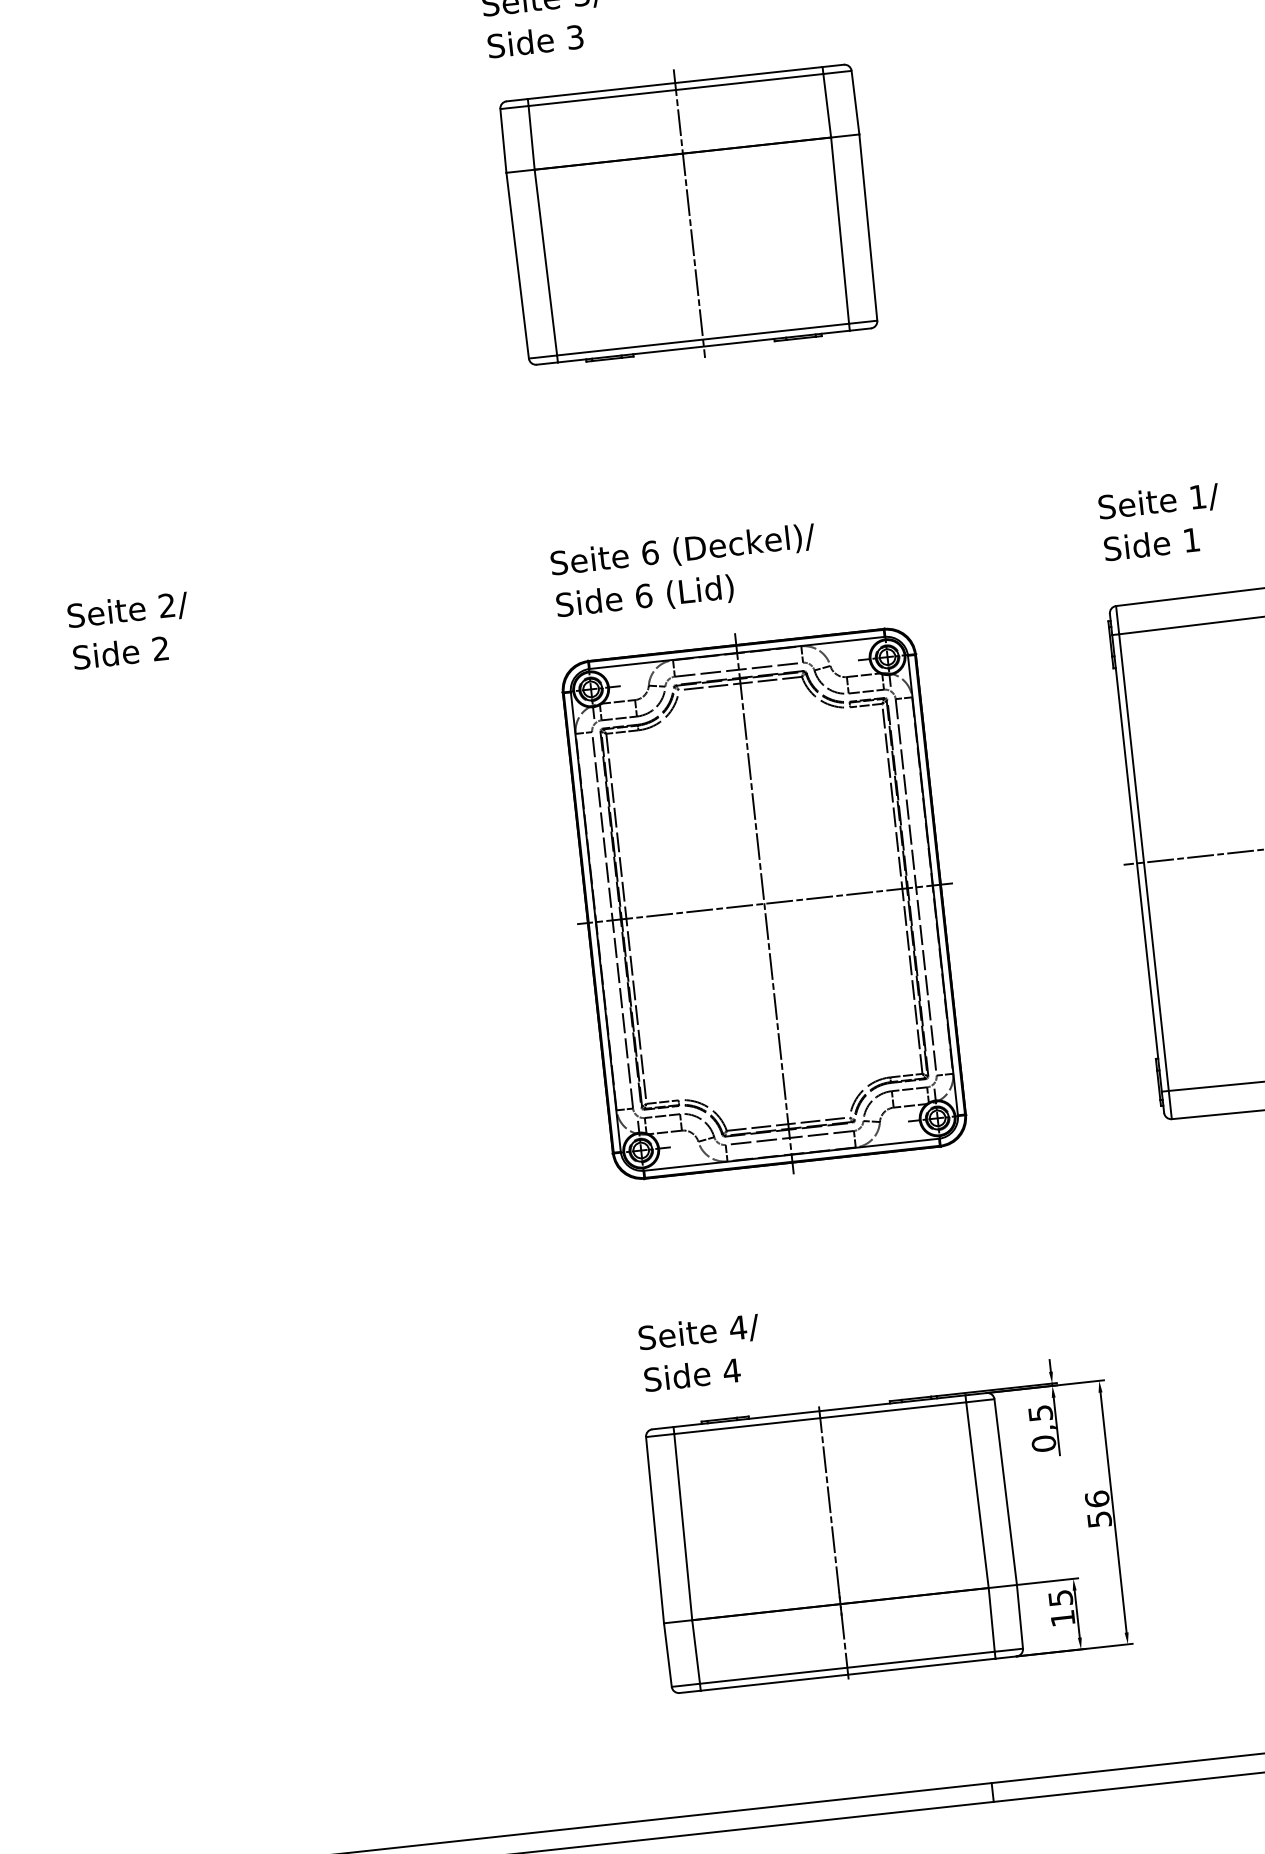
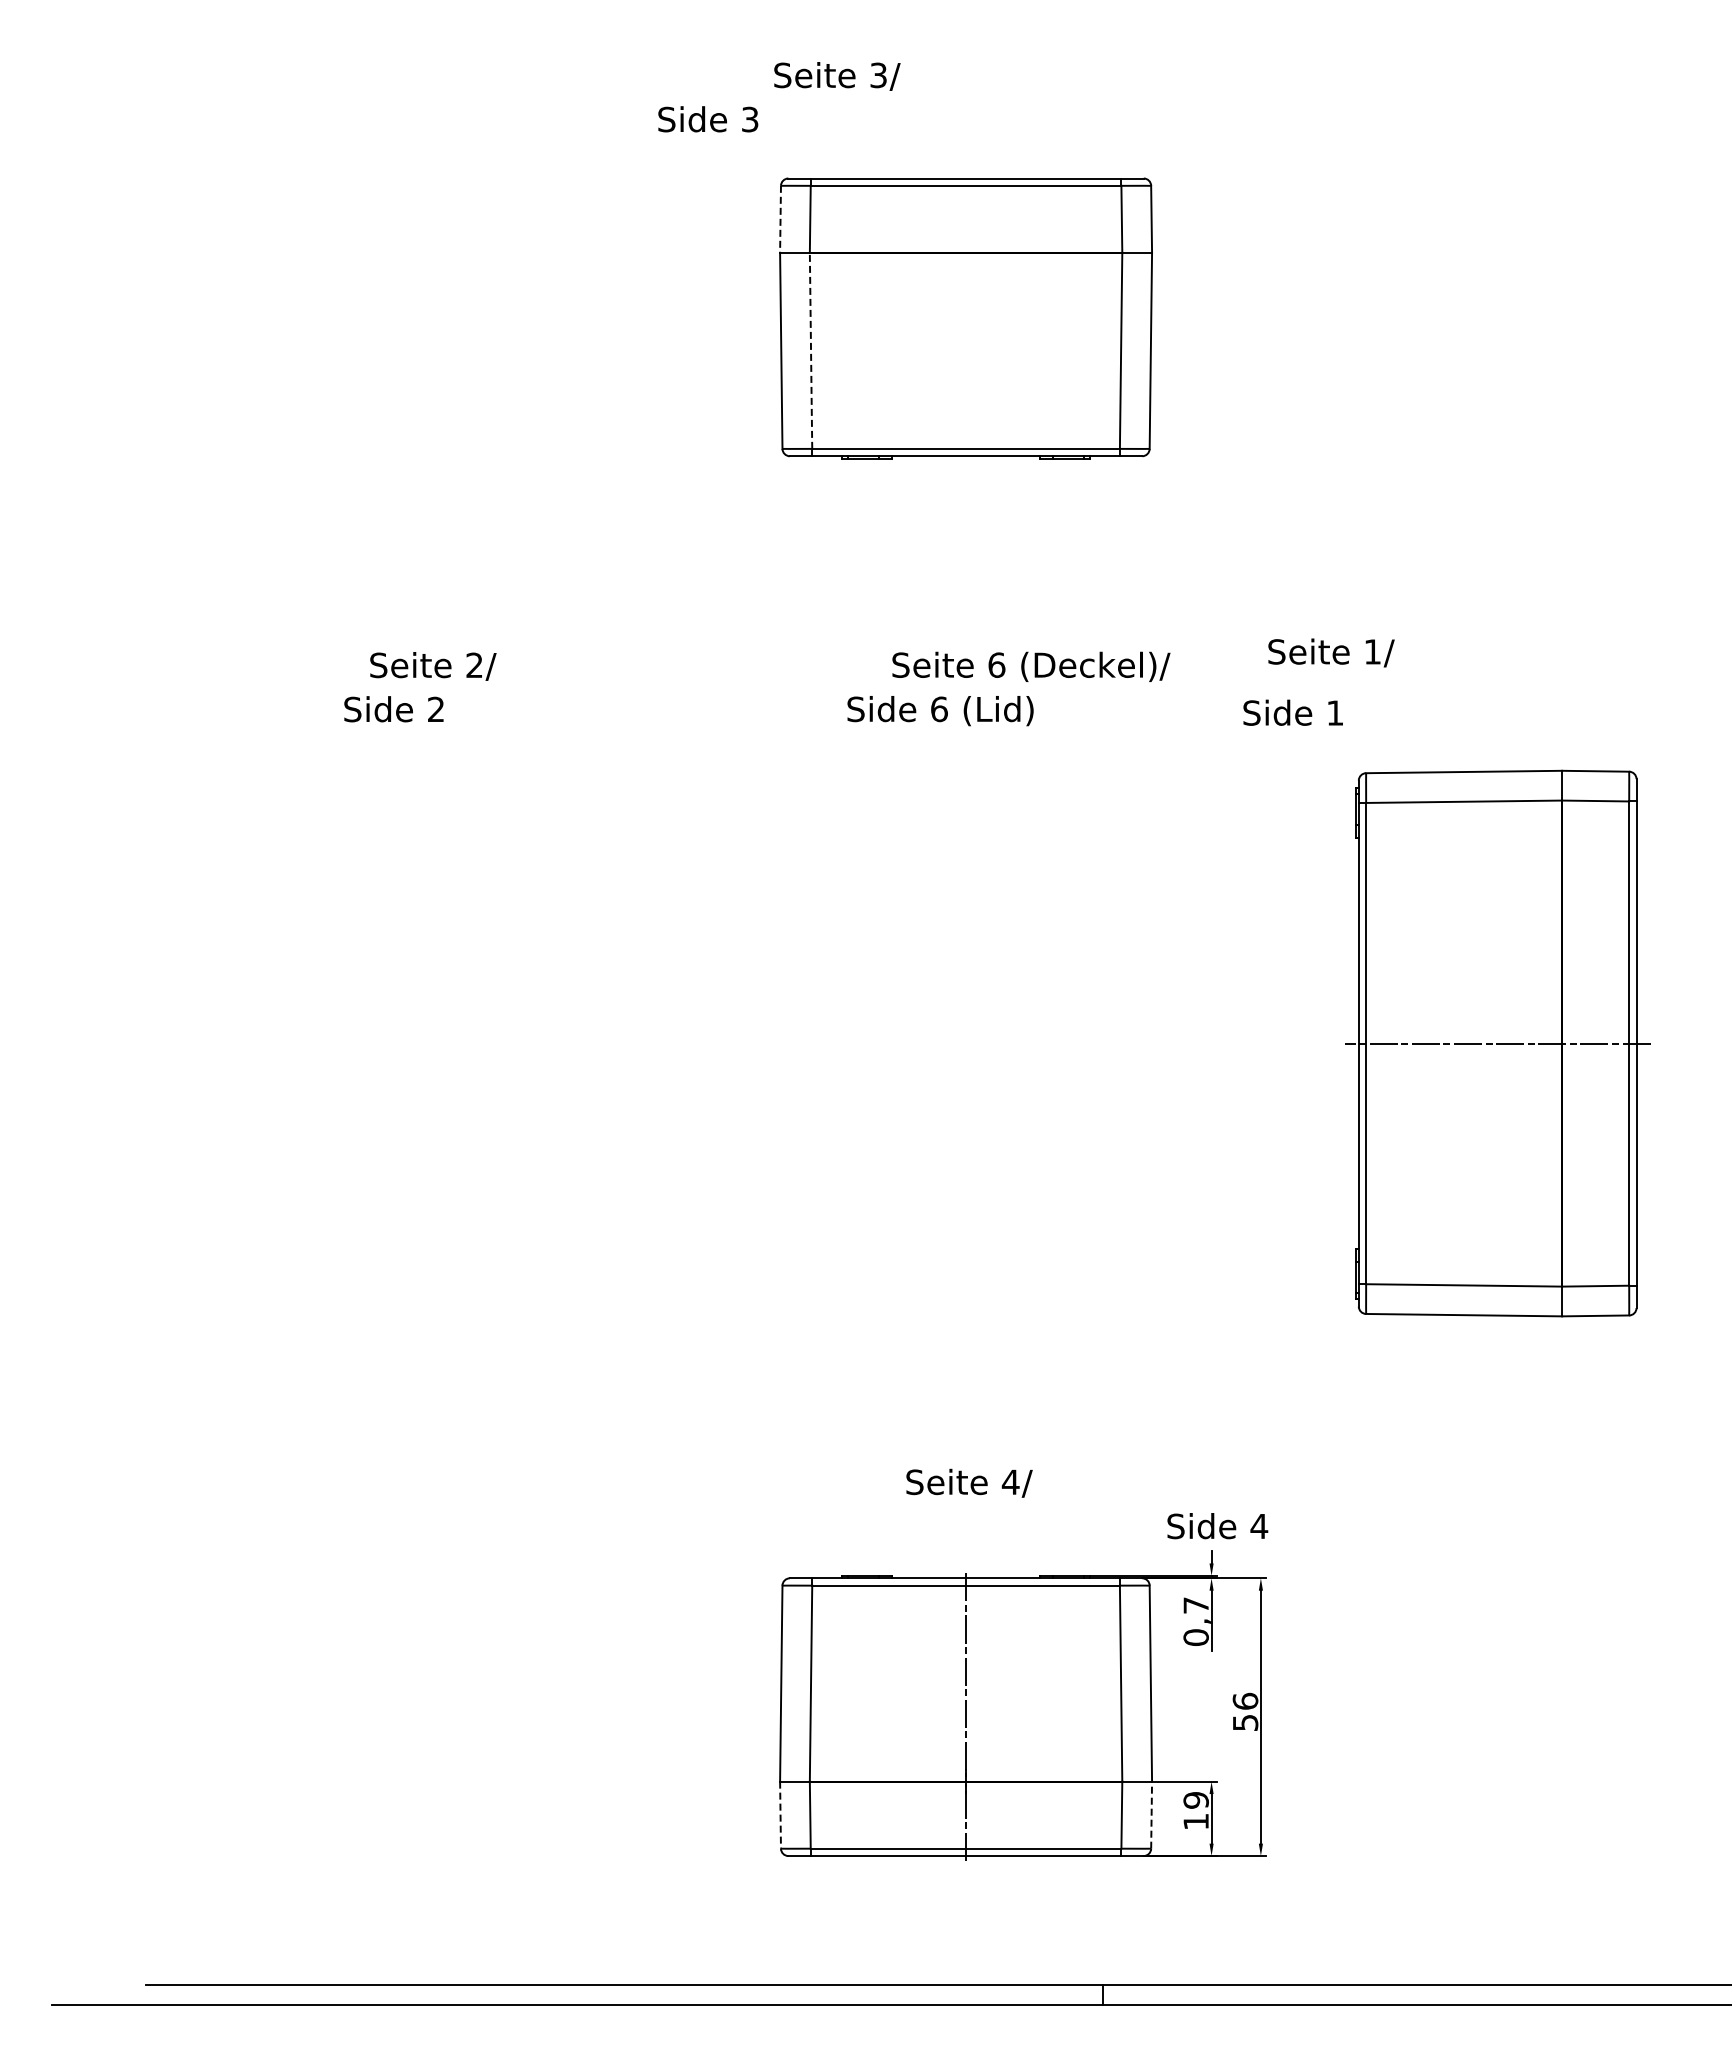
text: (535, 41) -> (708, 119), moved
line: (503, 141) -> (780, 219), solid -> dashed
line: (689, 213) -> (966, 316), removed
line: (546, 262) -> (811, 350), solid -> dashed
text: (1158, 501) -> (1331, 652), moved
text: (1151, 544) -> (1292, 712), moved
text: (683, 550) -> (1031, 666), moved
text: (645, 597) -> (940, 711), moved
text: (128, 610) -> (433, 666), moved
text: (120, 653) -> (393, 709), moved
part: (764, 903) -> (966, 1043), removed
text: (699, 1332) -> (969, 1482), moved
text: (692, 1375) -> (1217, 1526), moved
text: (1040, 1413) -> (1195, 1605), 0,5 -> 0,7
text: (1060, 1598) -> (1195, 1800), 15 -> 19
line: (1019, 1617) -> (1151, 1815), solid -> dashed
line: (667, 1655) -> (780, 1815), solid -> dashed

